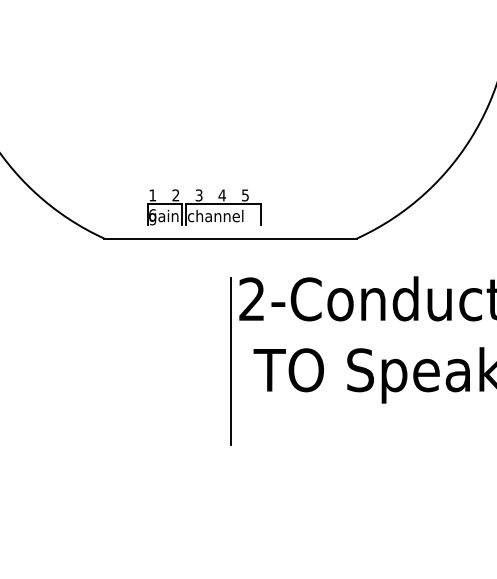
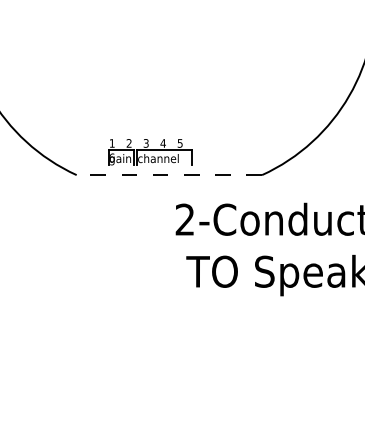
line: (230, 239) -> (169, 175), solid -> dashed
line: (230, 361) -> (169, 265), removed

